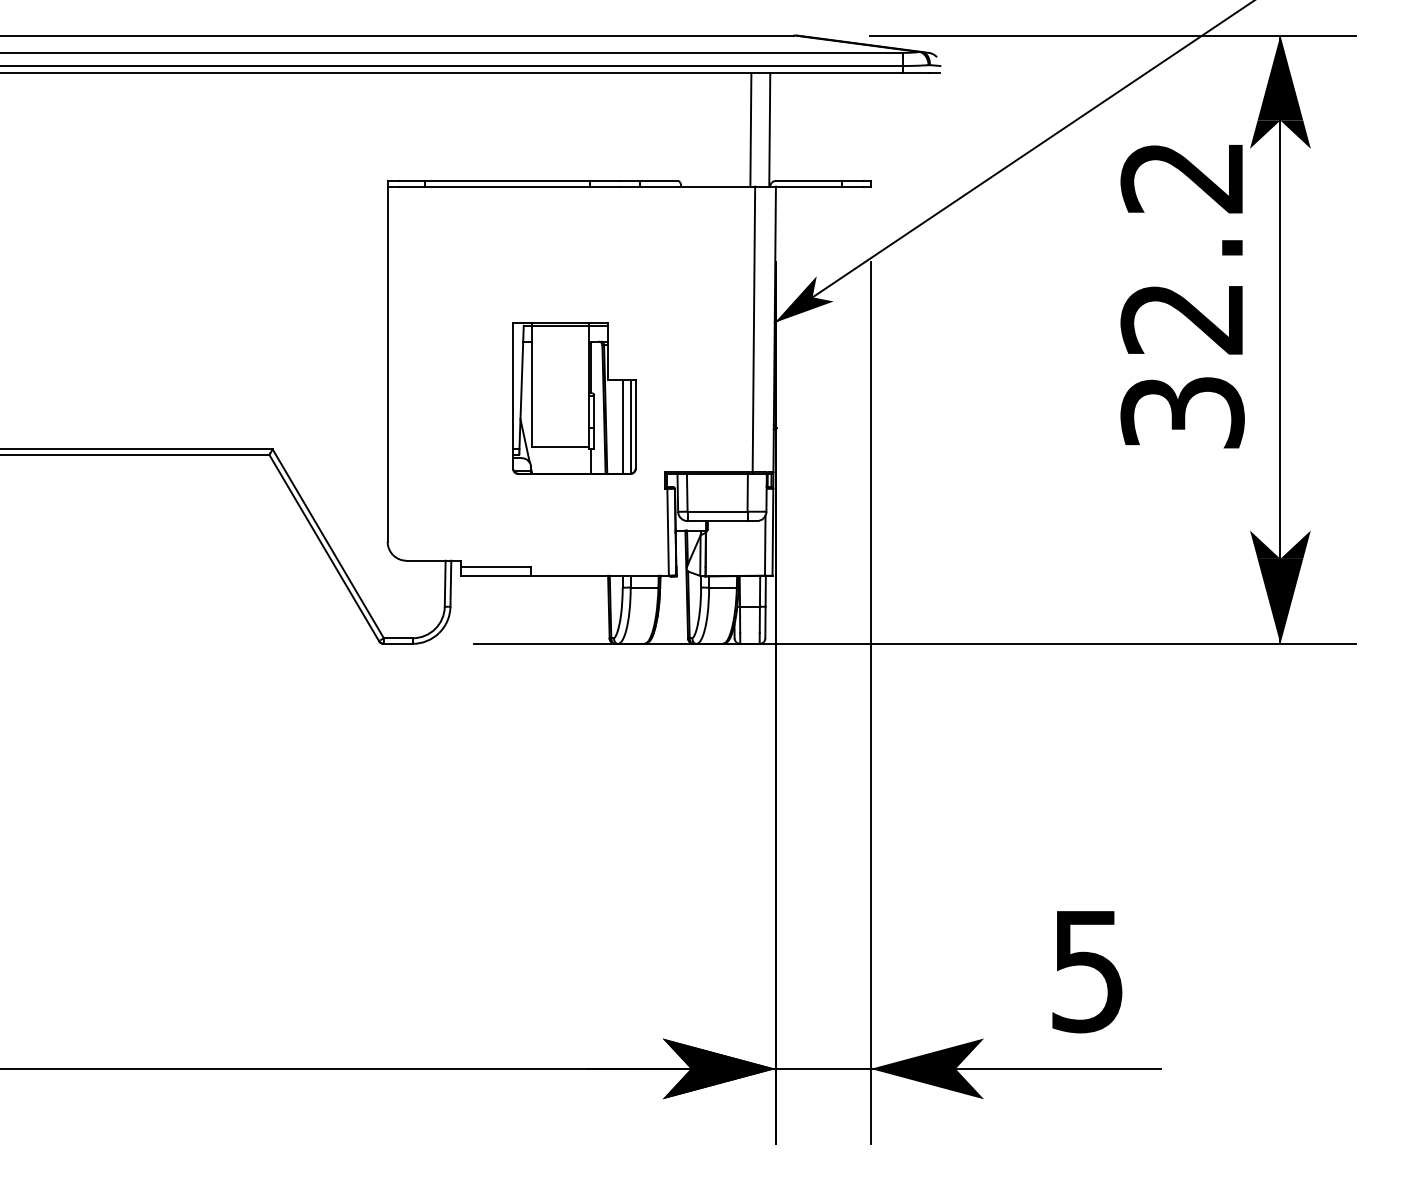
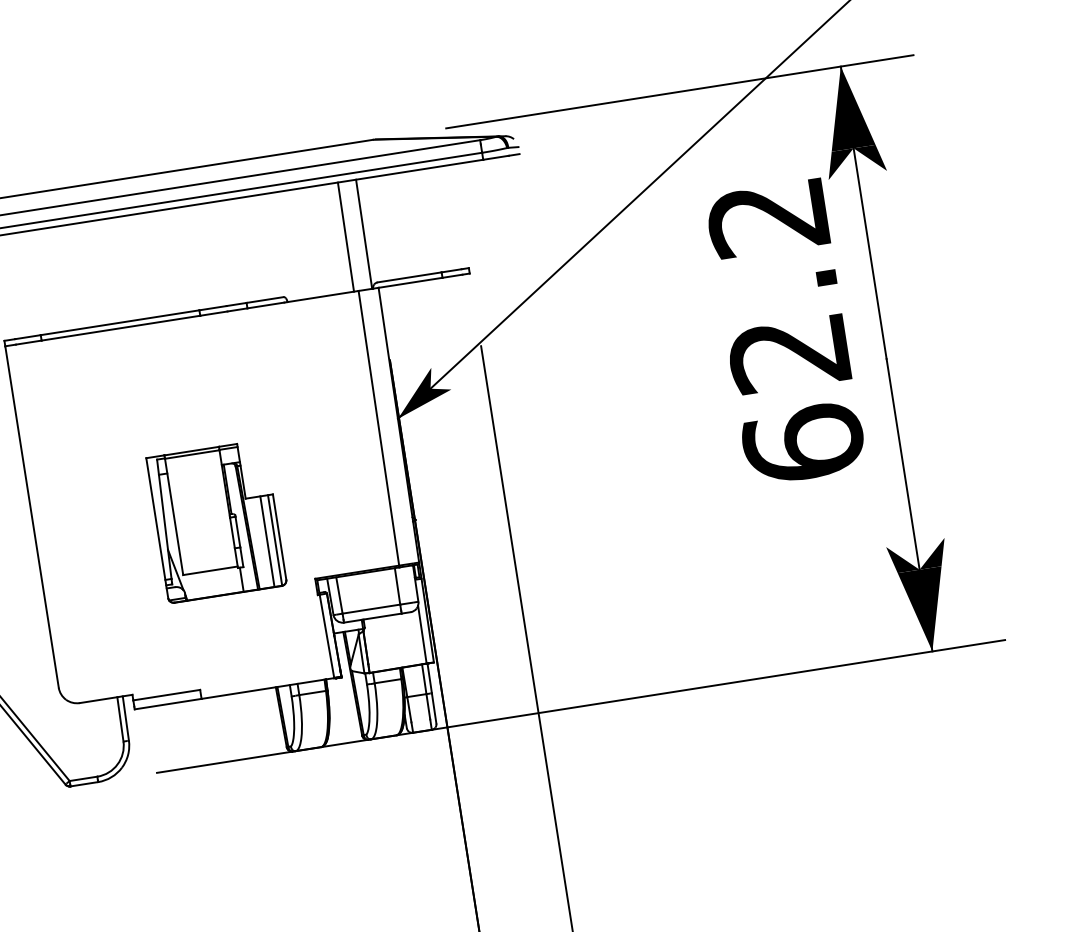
text: (1182, 411) -> (803, 442), 32.2 -> 62.2

